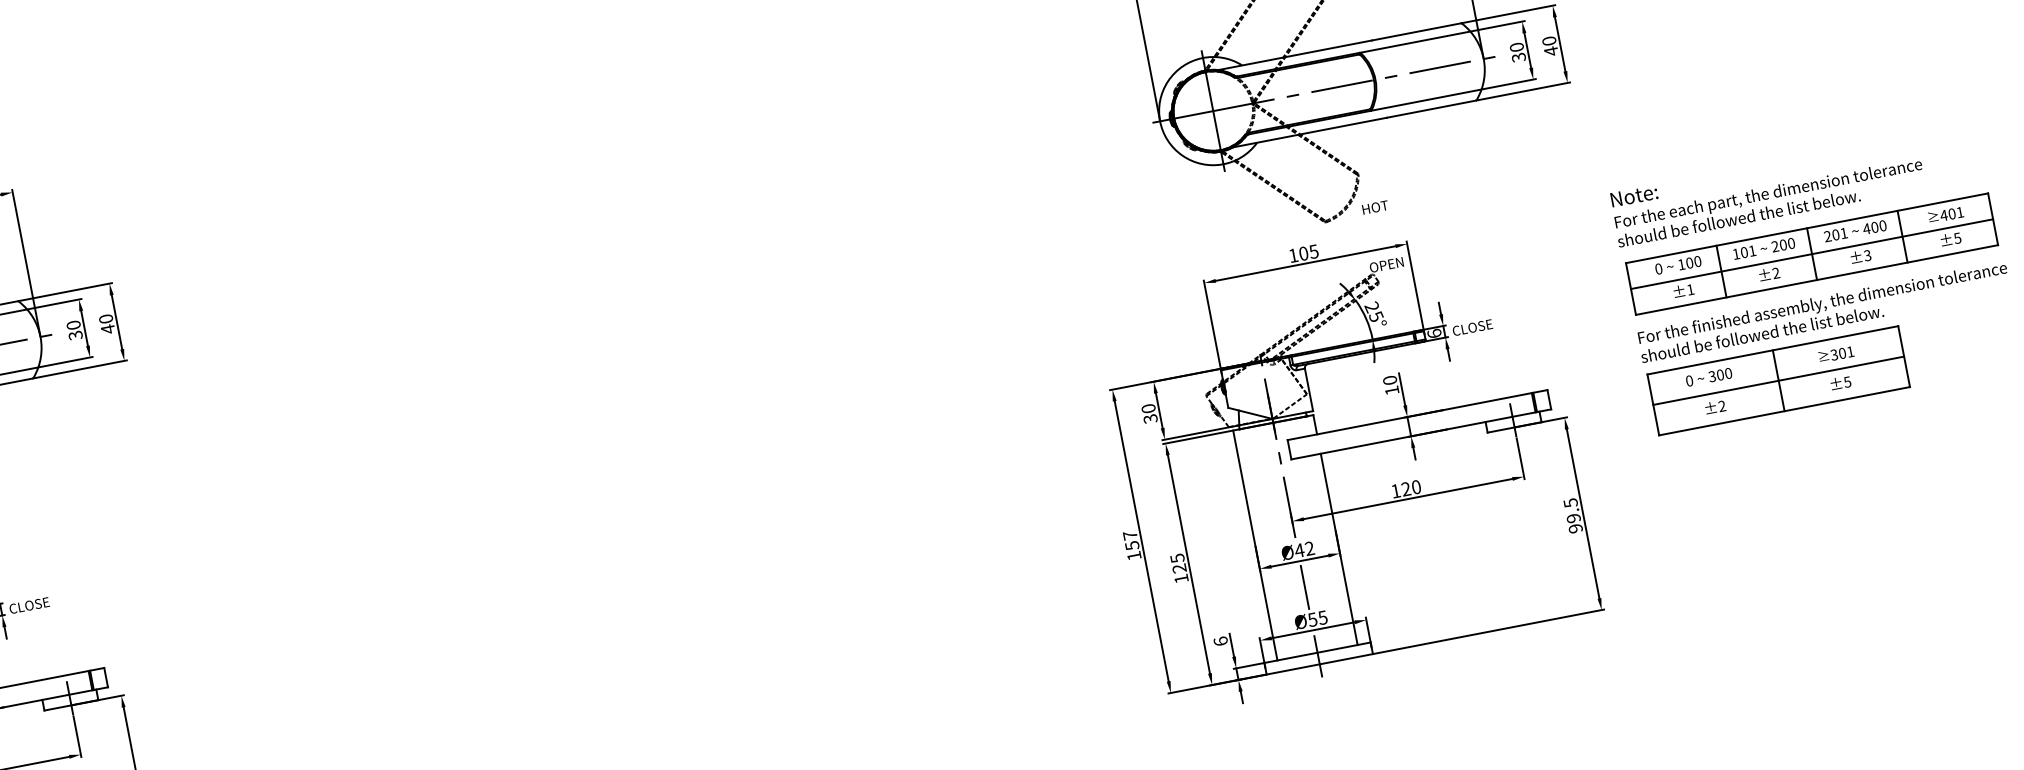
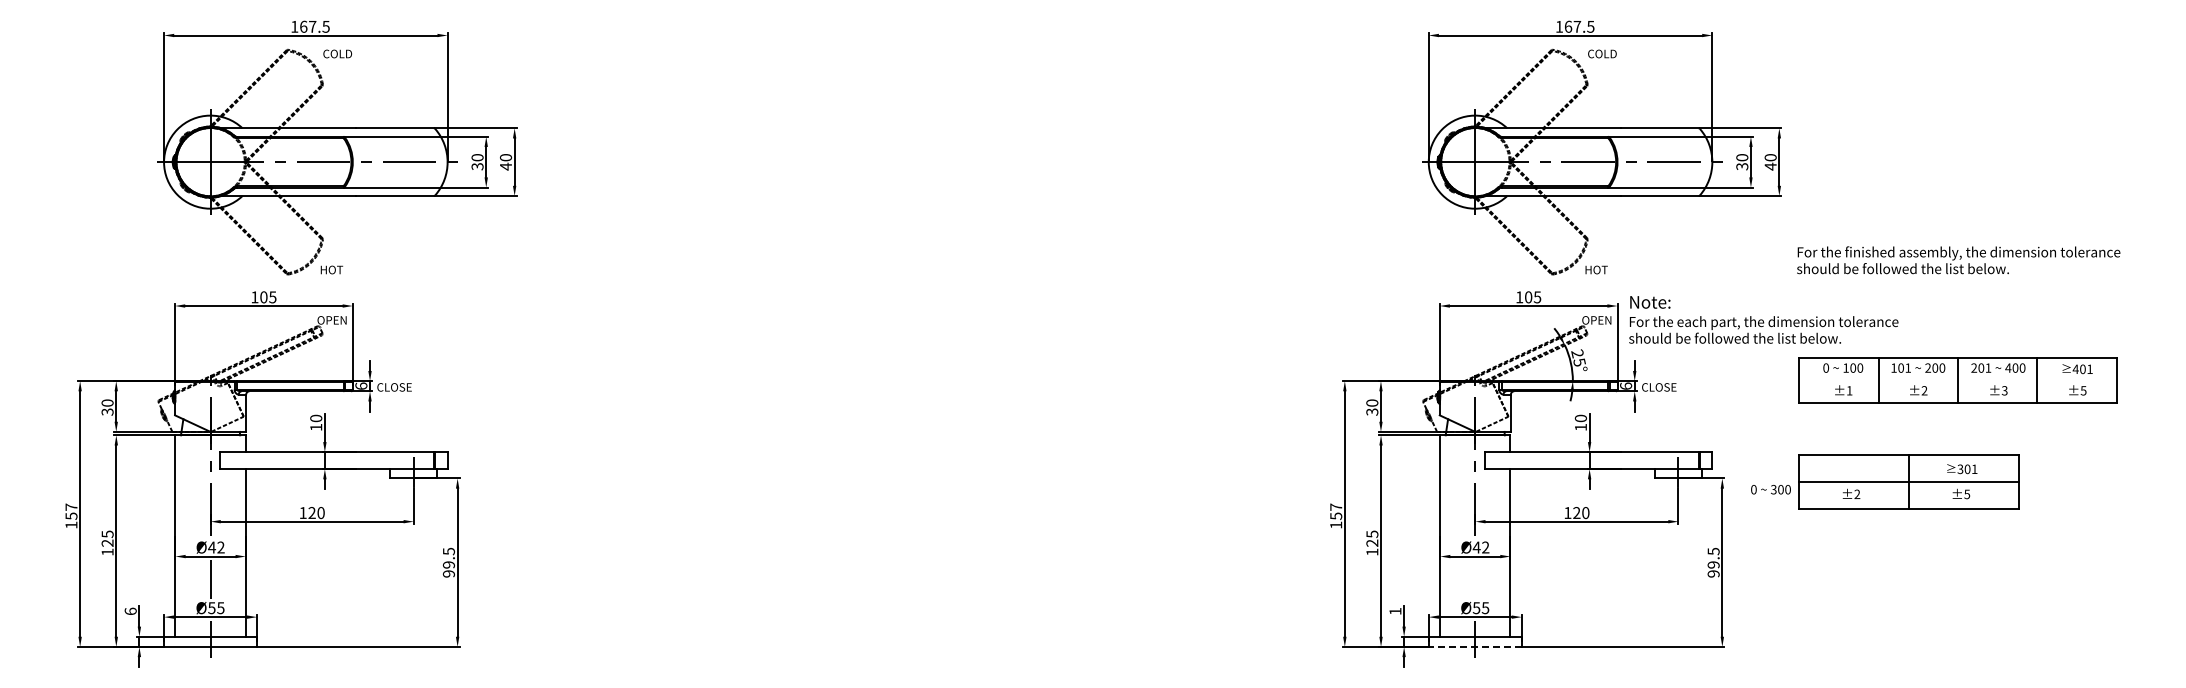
text: (1767, 190) -> (1763, 319), moved
line: (1811, 254) -> (1957, 380), removed
text: (1823, 312) -> (1958, 260), moved
text: (1708, 377) -> (1770, 489), moved
line: (1305, 587) -> (1475, 579), removed
text: (1220, 640) -> (1395, 610), 6 -> 1
line: (1319, 663) -> (1475, 646), solid -> dashed

